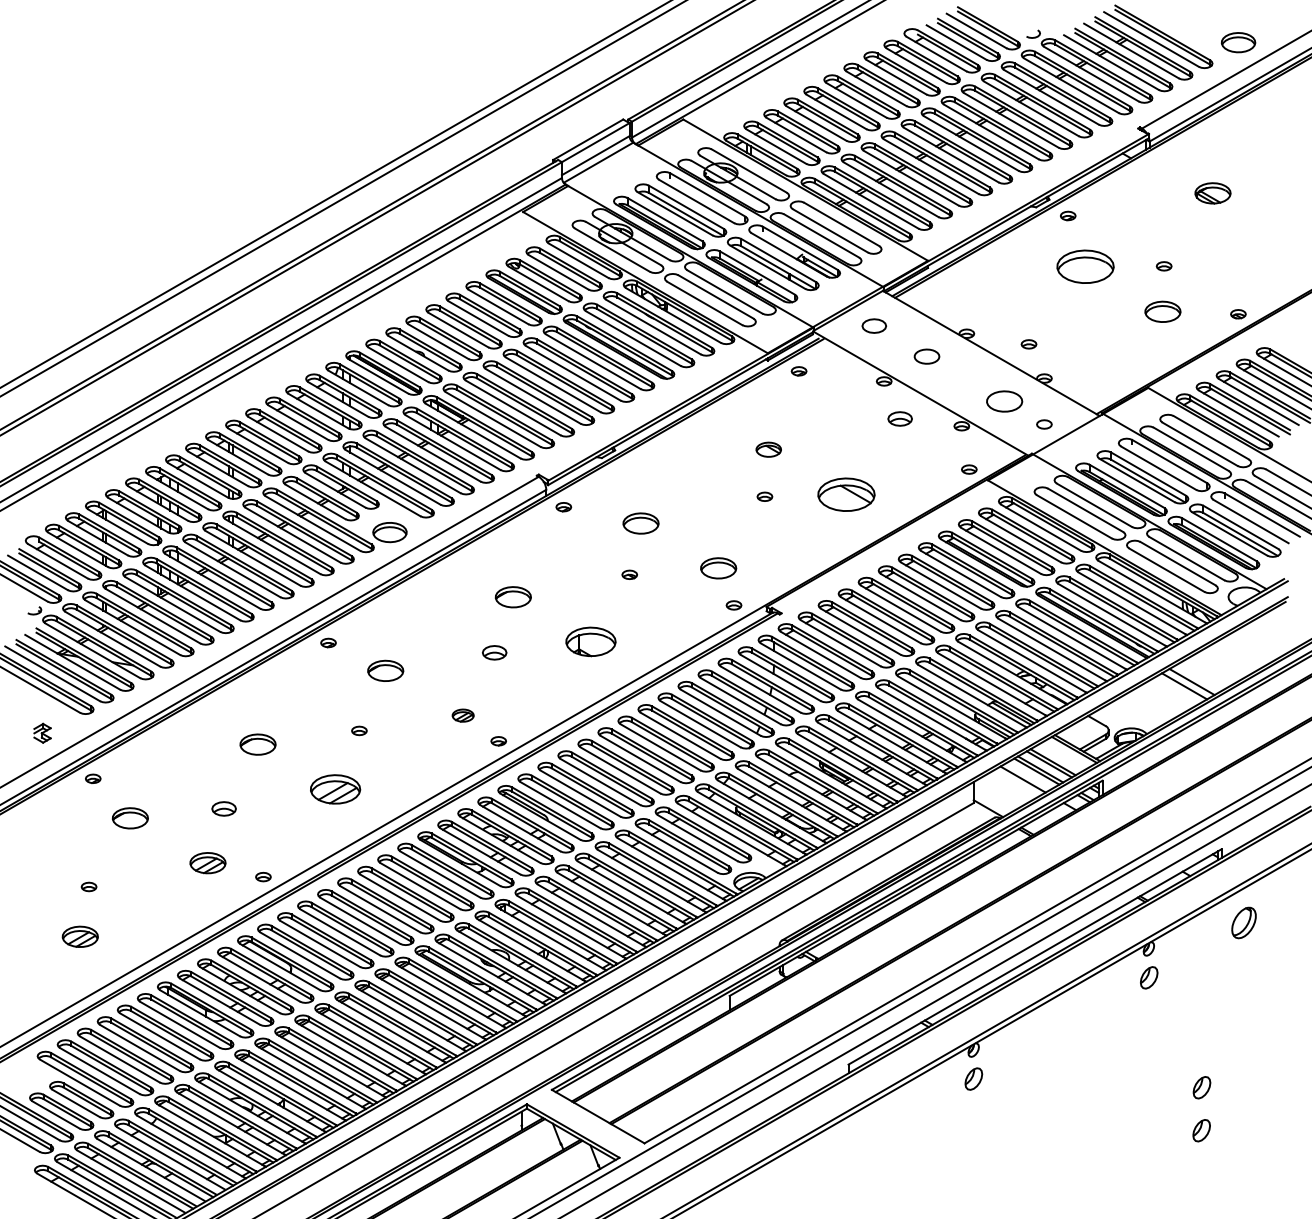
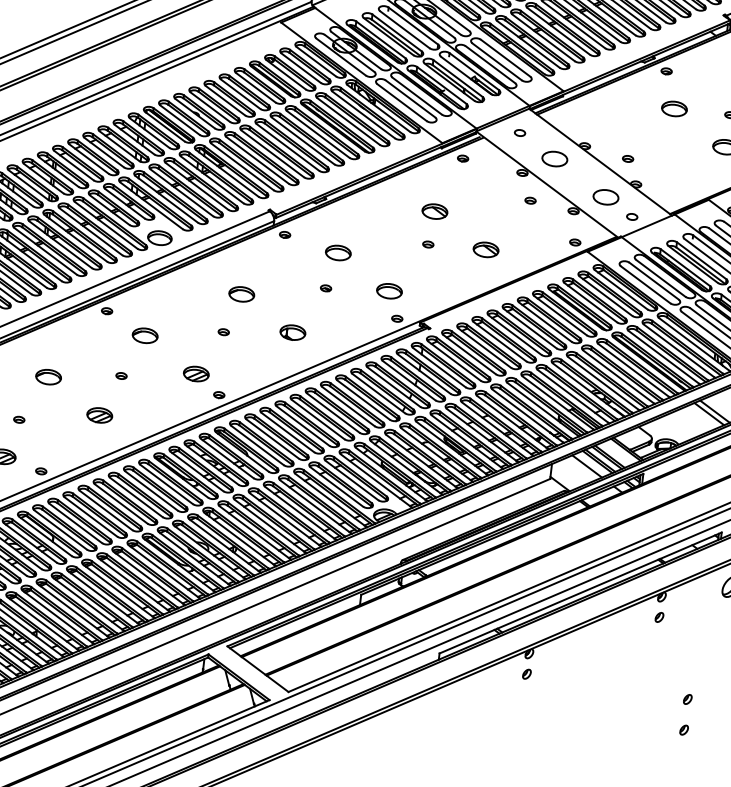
part: (1084, 267) -> (673, 109), size x0.62
part: (873, 326) -> (519, 133), size x0.62
part: (926, 356) -> (554, 158), size x1.43
part: (899, 418) -> (530, 200), size x0.62
part: (768, 449) -> (434, 211), size x1.43
part: (845, 494) -> (485, 249), size x0.62
part: (590, 642) -> (292, 332), size x0.71
part: (494, 652) -> (223, 331), size x0.62
part: (462, 715) -> (195, 373), size x1.67
part: (335, 789) -> (99, 415), size x0.71
part: (224, 808) -> (19, 419), size x0.62
part: (1148, 977) -> (659, 617), size x0.62
part: (973, 1078) -> (526, 673), size x0.62
part: (1201, 1086) -> (687, 698), size x0.62
part: (1202, 1130) -> (684, 729), size x0.62

